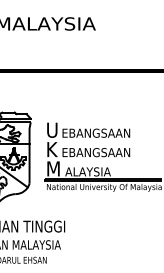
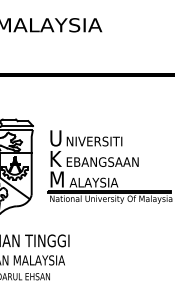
text: (96, 132) -> (102, 140), EBANGSAAN -> NIVERSITI

